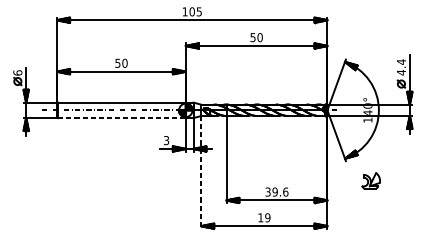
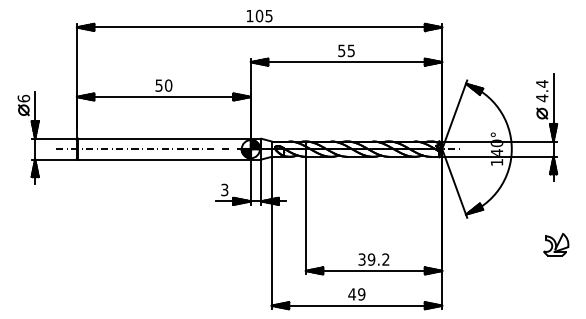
text: (260, 37) -> (351, 50), 50 -> 55
line: (122, 118) -> (165, 159), dashed -> solid
line: (201, 172) -> (271, 233), dashed -> solid
part: (371, 180) -> (556, 244), moved
text: (285, 192) -> (385, 259), 39.6 -> 39.2
text: (261, 217) -> (352, 294), 19 -> 49

